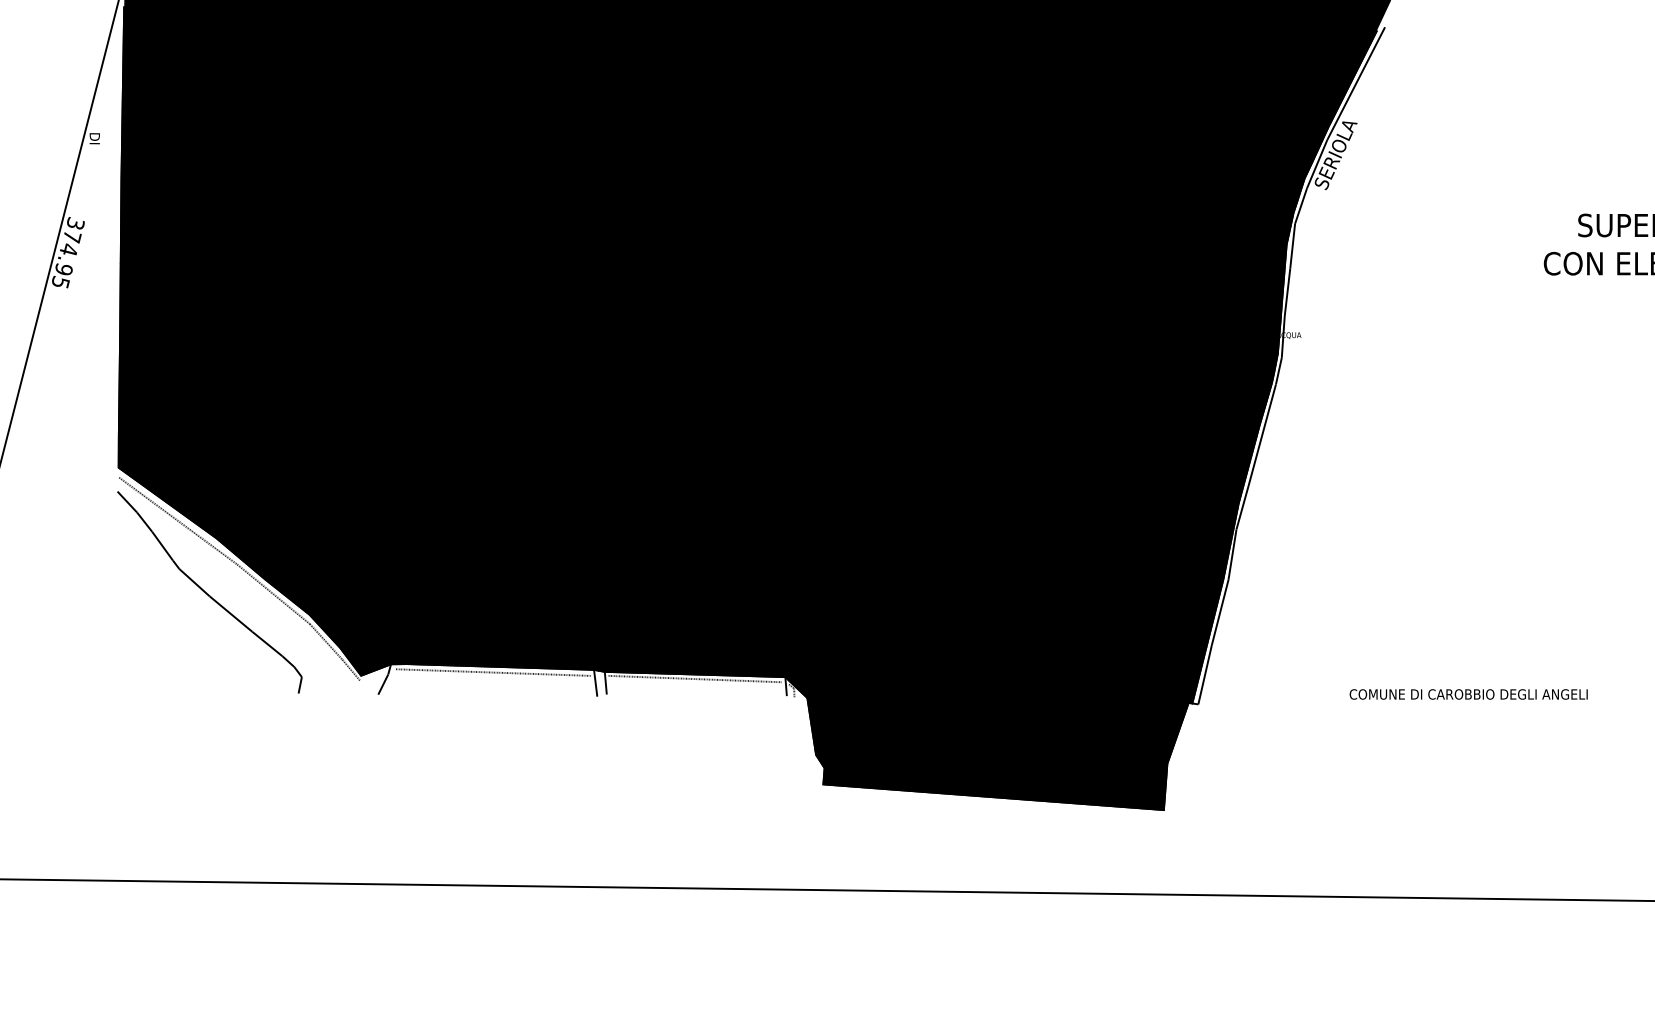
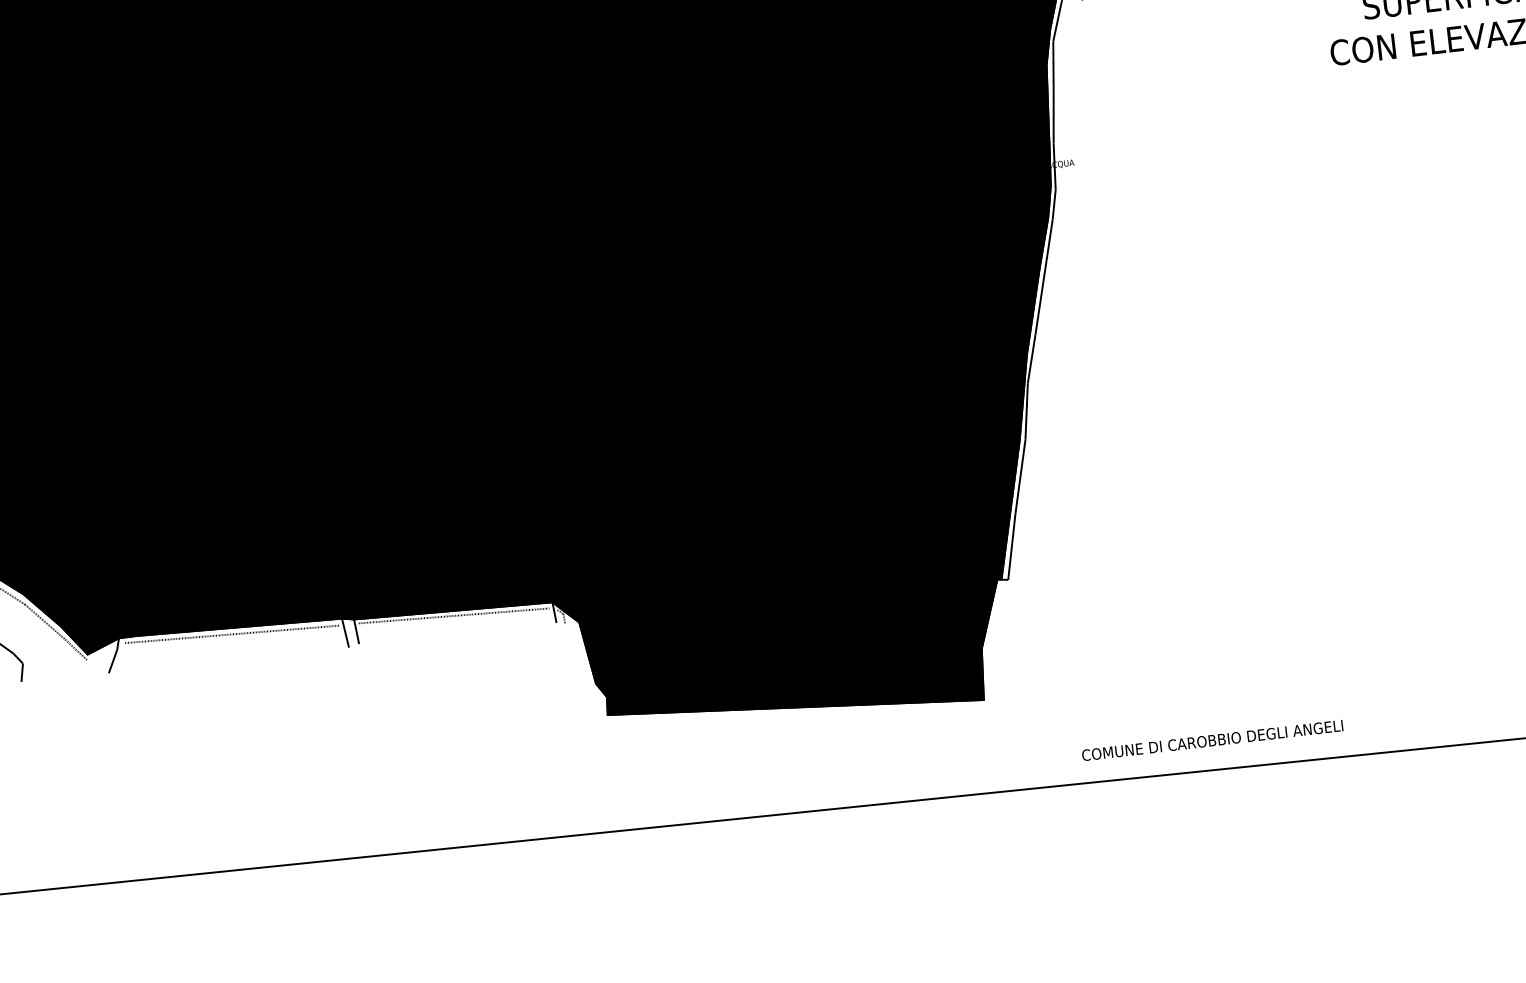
text: (1468, 694) -> (1212, 740), moved

